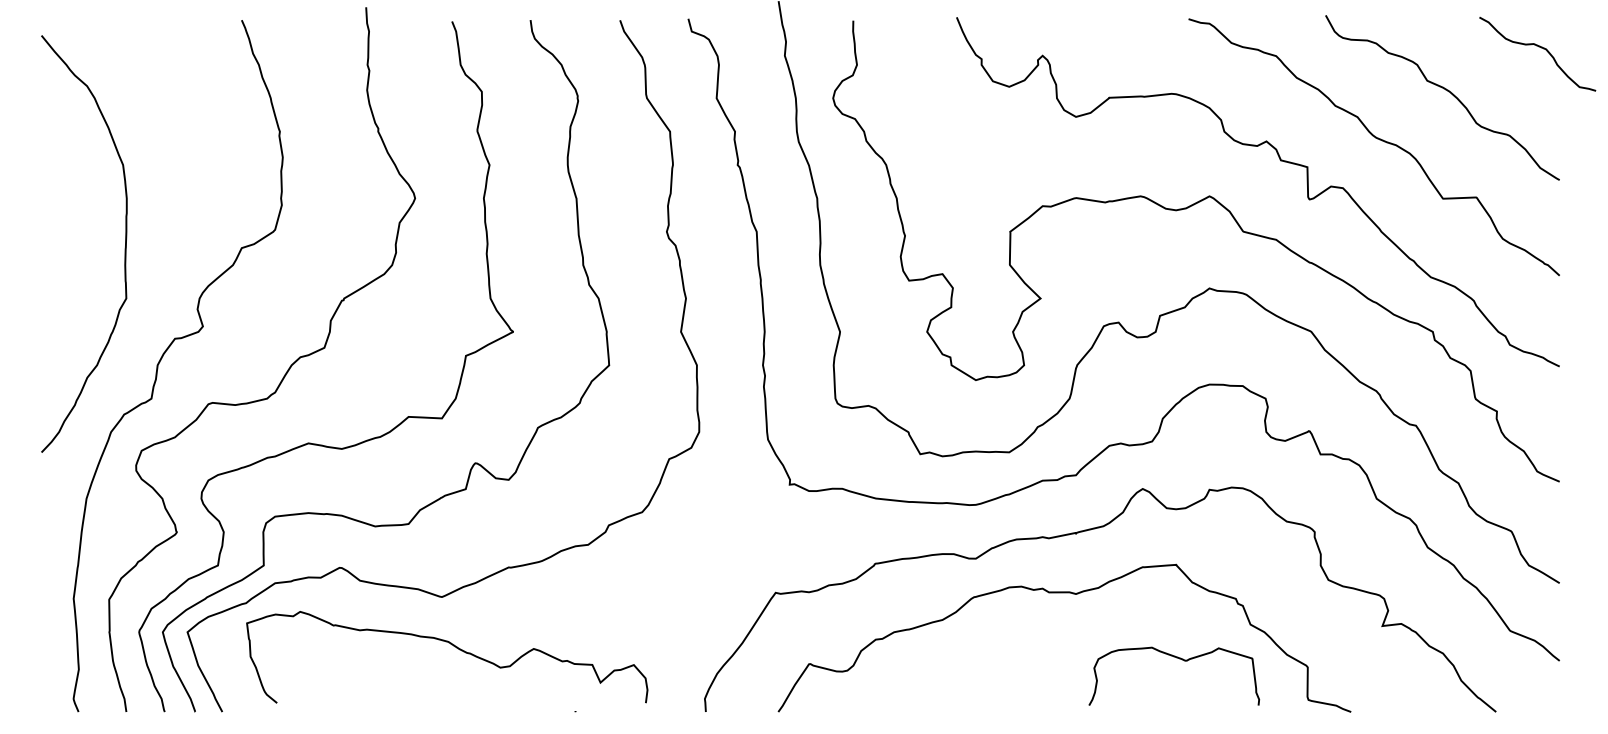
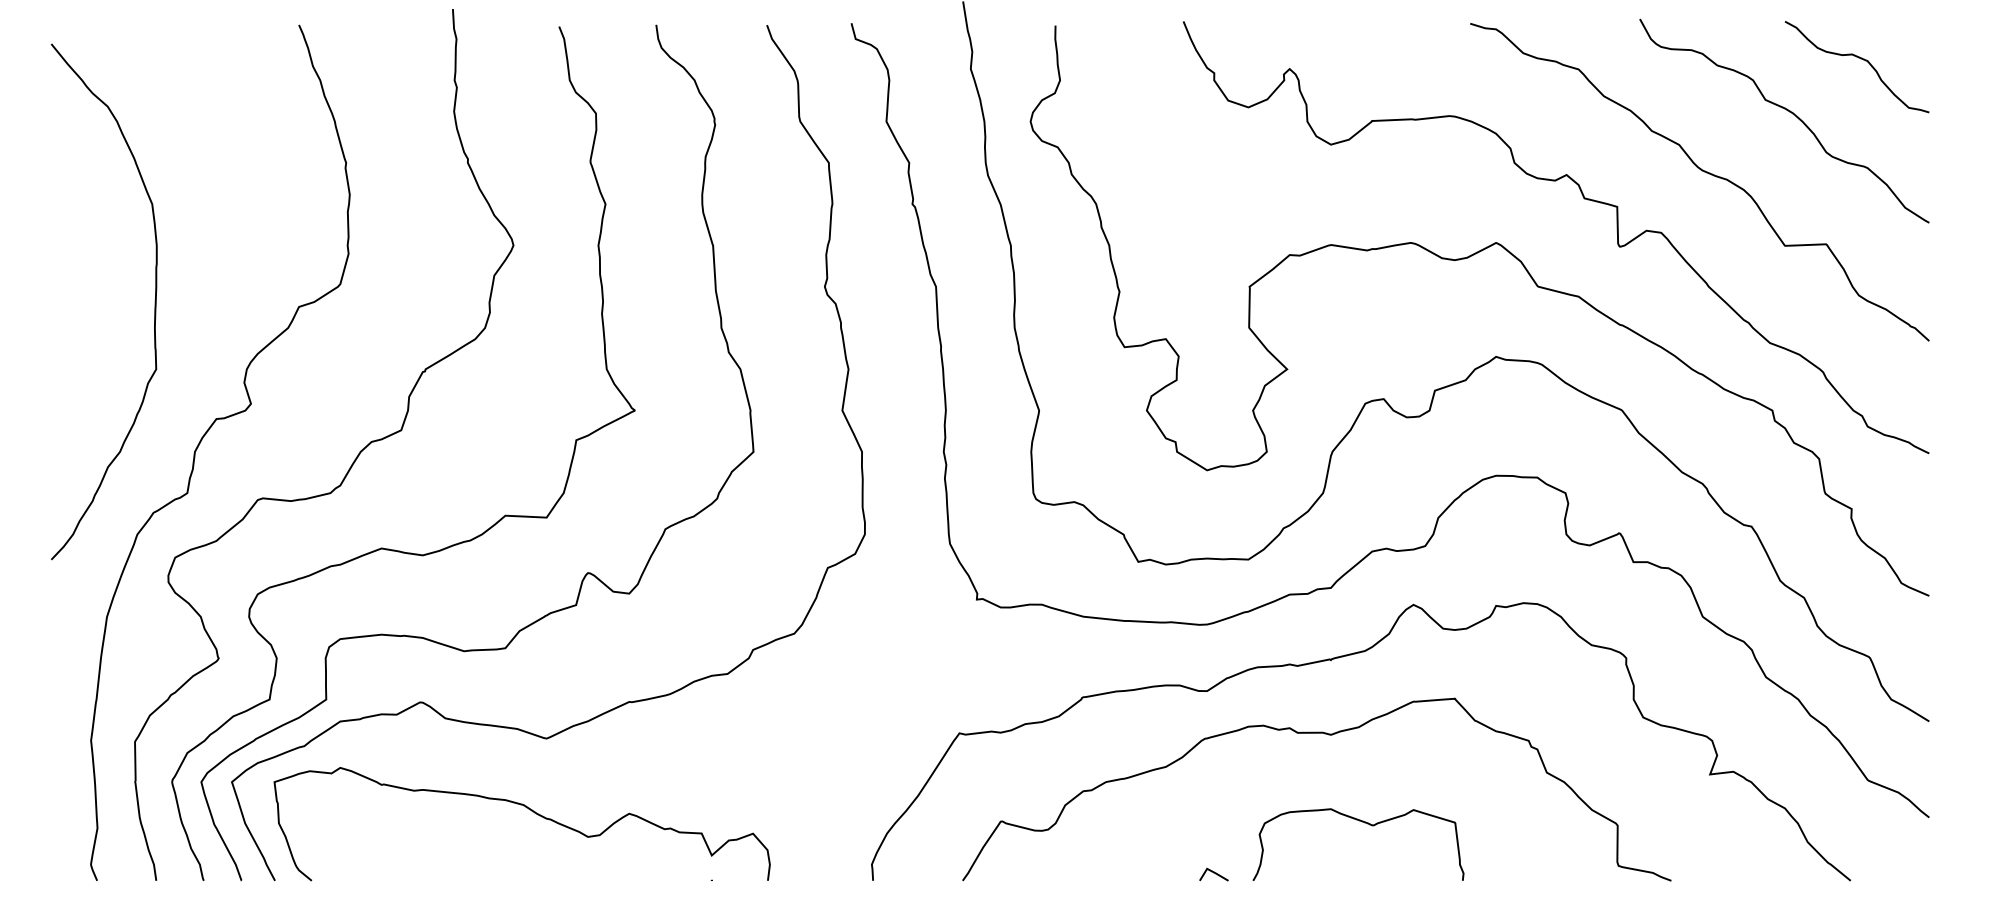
curve: (1538, 47) -> (1858, 58), moved
curve: (454, 647) -> (531, 811), moved
curve: (1179, 659) -> (1364, 823), moved
line: (981, 706) -> (1213, 873), added

